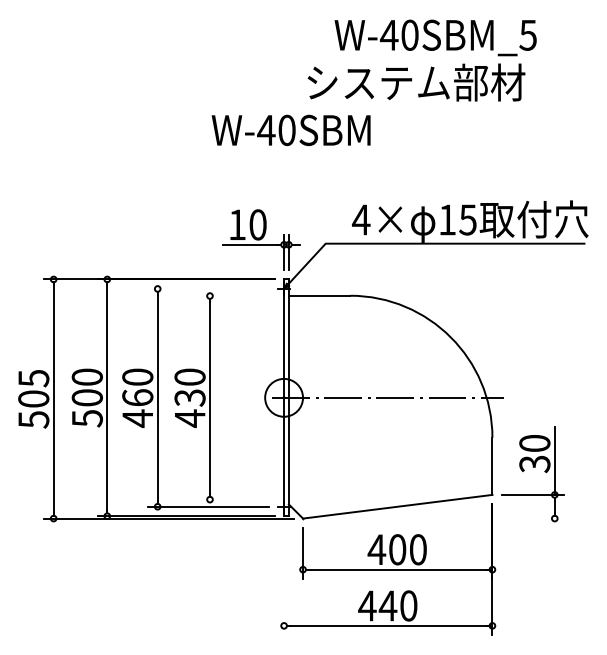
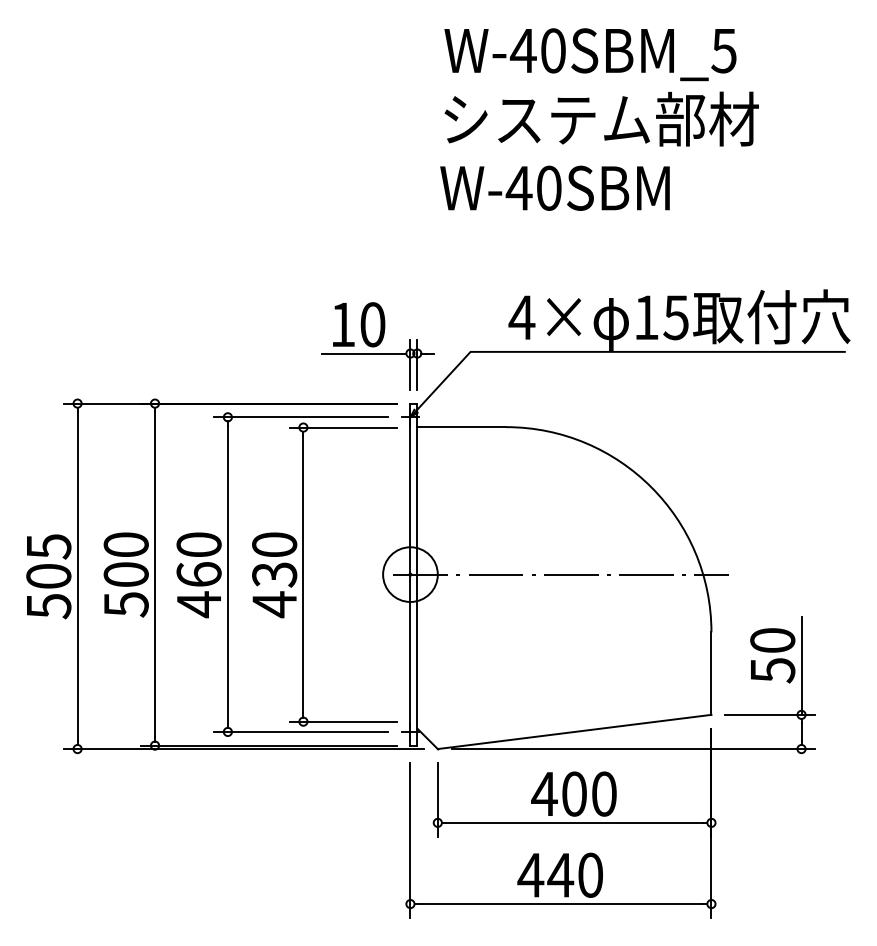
text: (435, 37) -> (590, 54), moved
text: (290, 130) -> (554, 188), moved
line: (208, 288) -> (301, 416), added
line: (237, 296) -> (343, 428), added
text: (534, 463) -> (772, 669), 30 -> 50
line: (237, 499) -> (343, 721), added
line: (438, 518) -> (633, 748), added
line: (284, 581) -> (411, 839), added

